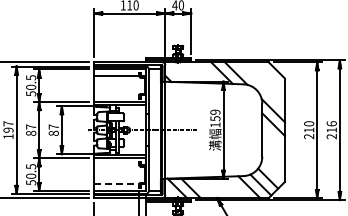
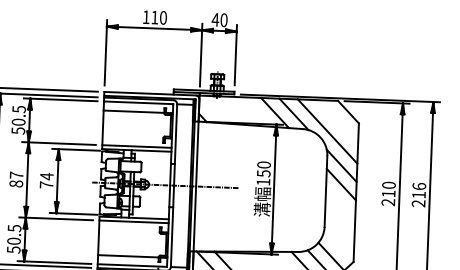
line: (261, 85) -> (327, 131), added
text: (215, 111) -> (264, 164), 159 -> 150
text: (53, 129) -> (46, 179), 87 -> 74
line: (116, 184) -> (127, 256), dashed -> solid

